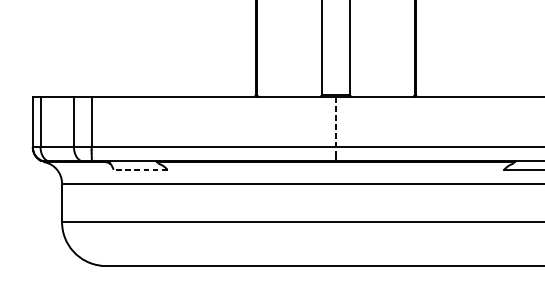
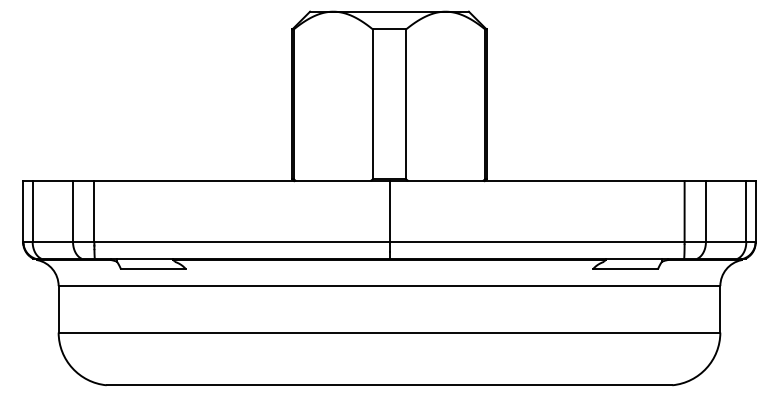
line: (335, 126) -> (389, 216), dashed -> solid
line: (140, 169) -> (153, 269), dashed -> solid

